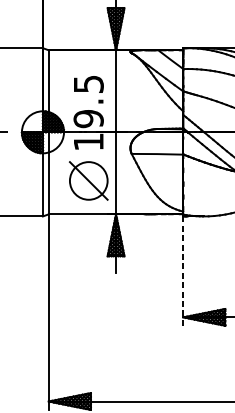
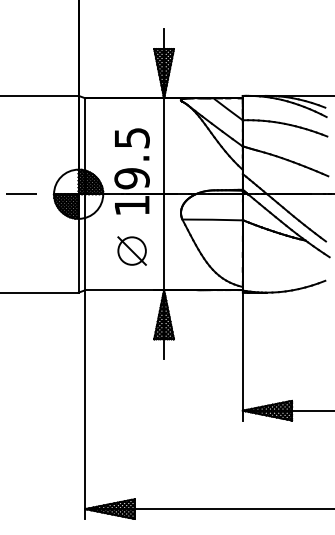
part: (88, 180) -> (131, 250), size x0.62
line: (183, 271) -> (242, 356), dashed -> solid

